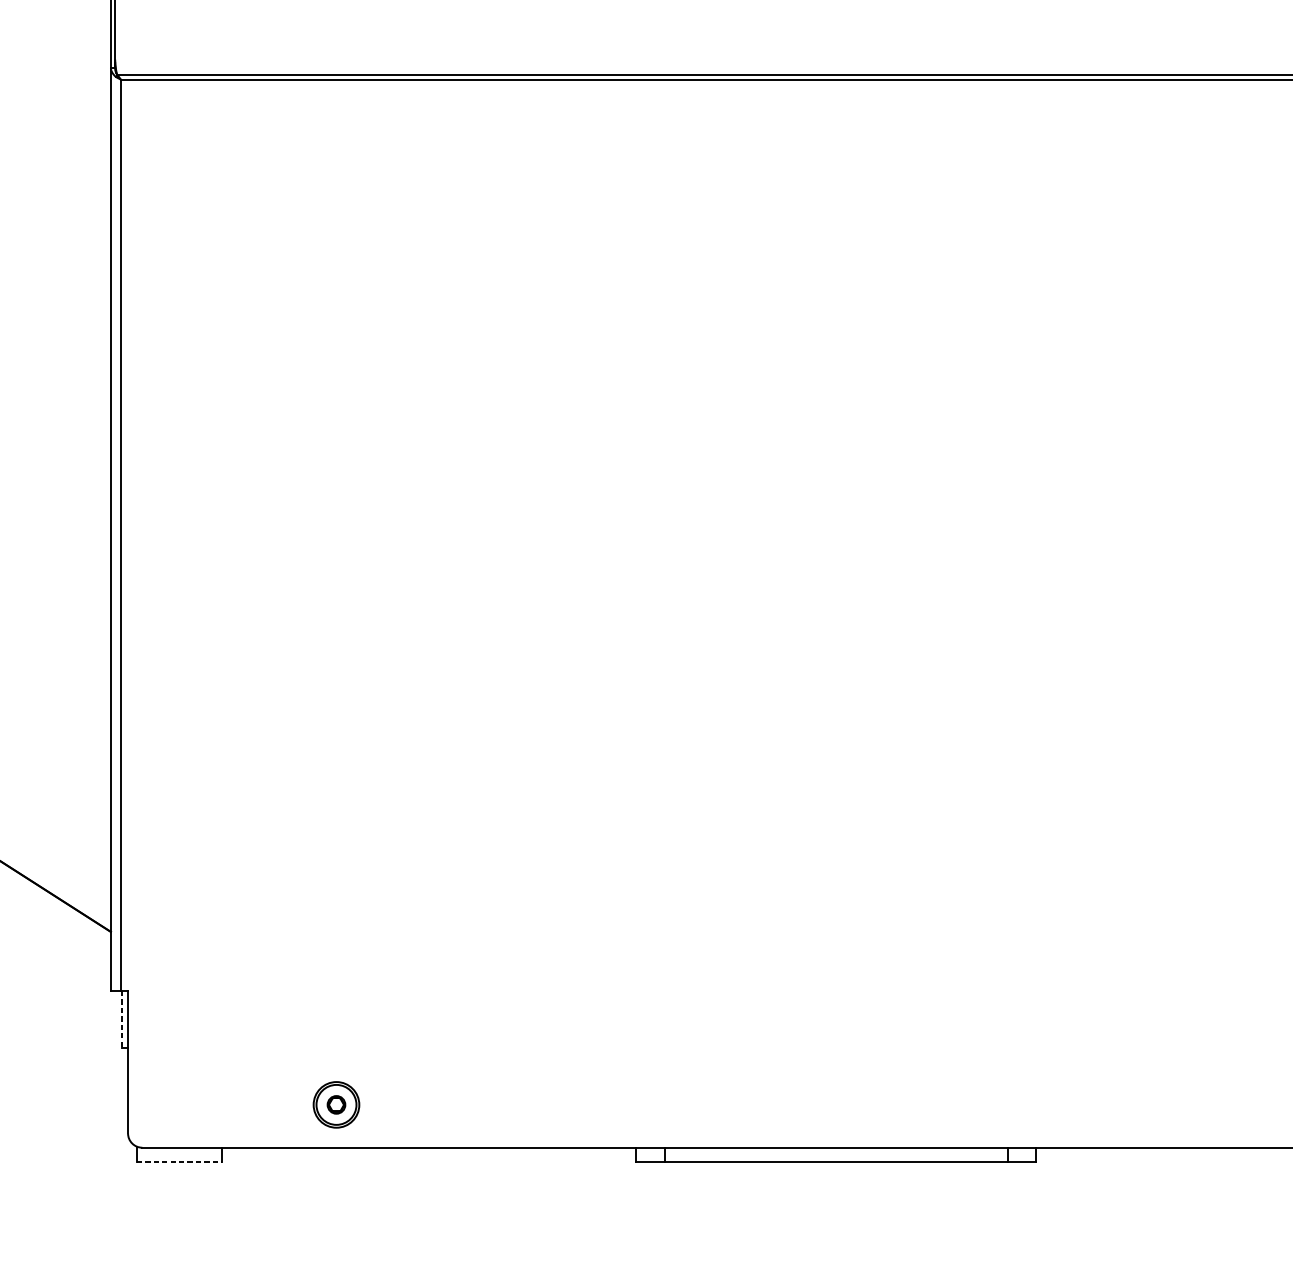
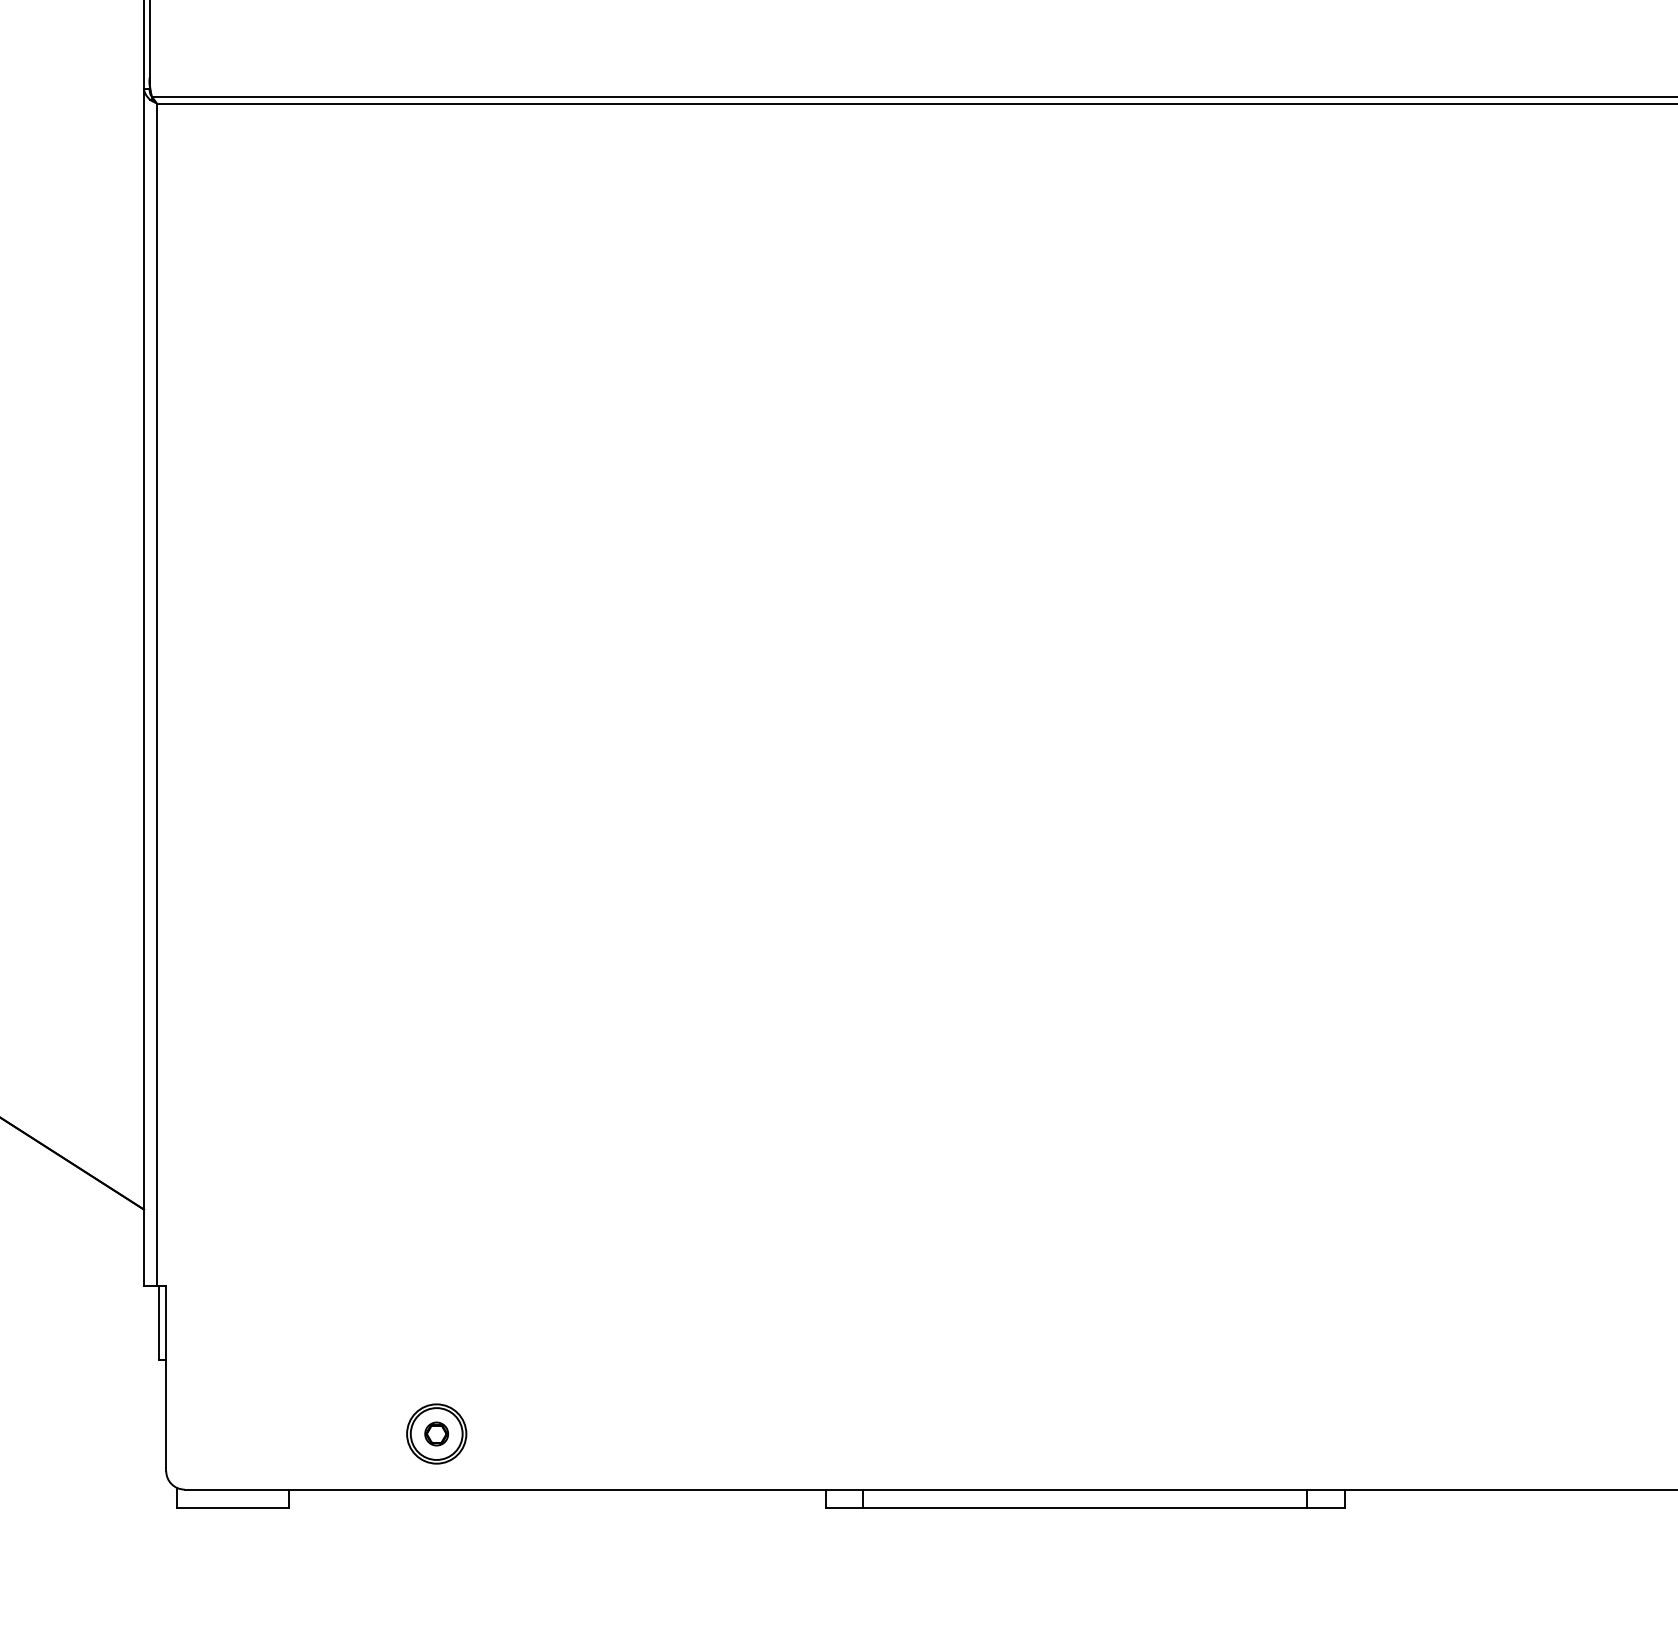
line: (122, 1019) -> (158, 1323), dashed -> solid
line: (179, 1162) -> (232, 1508), dashed -> solid

